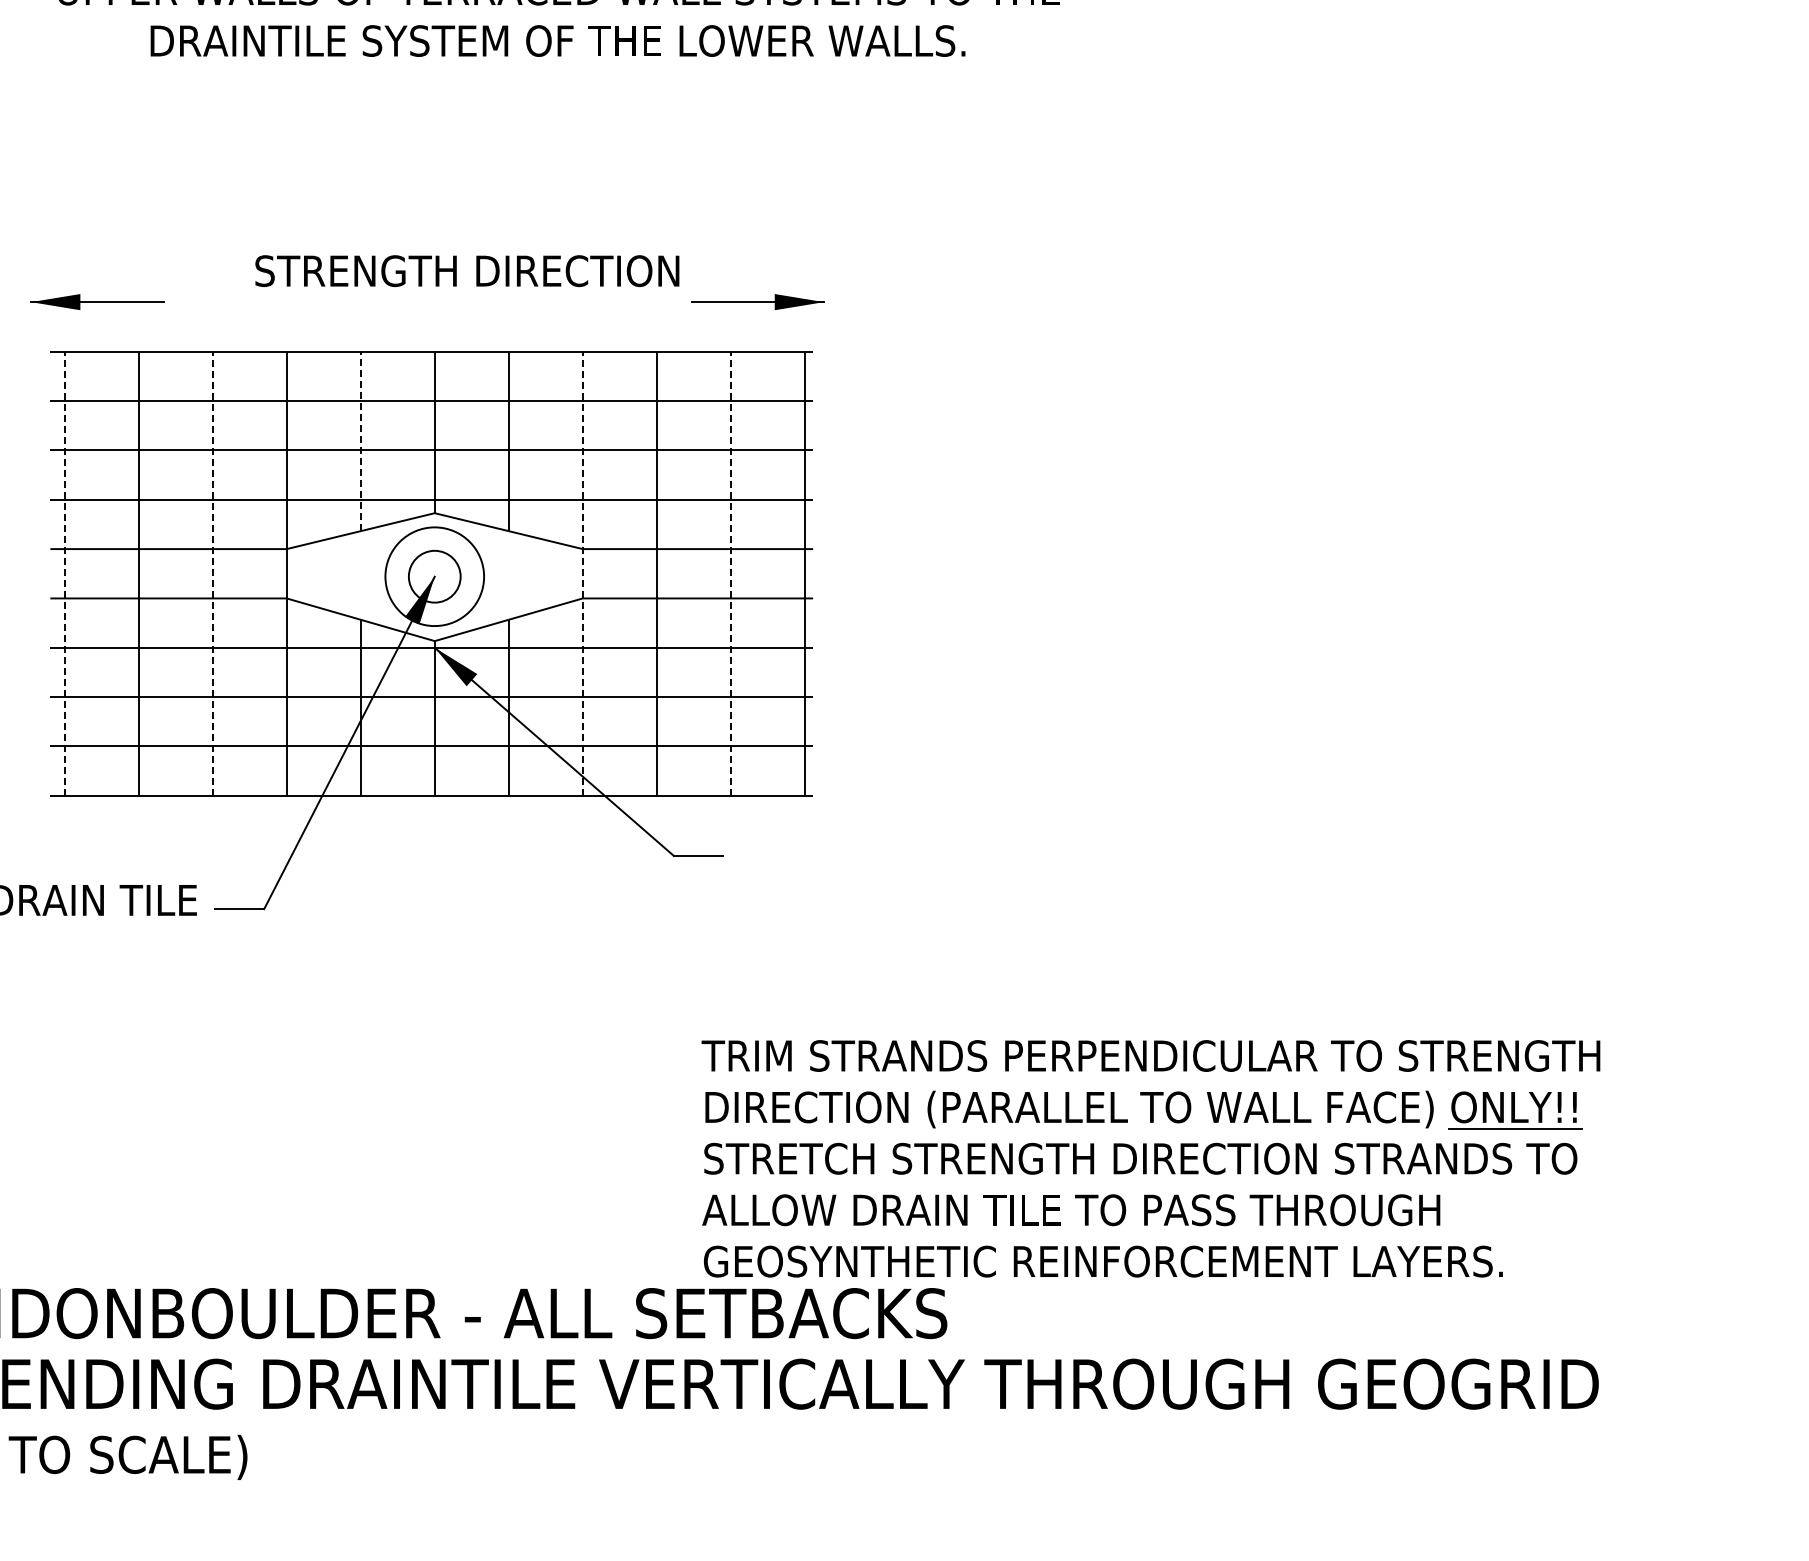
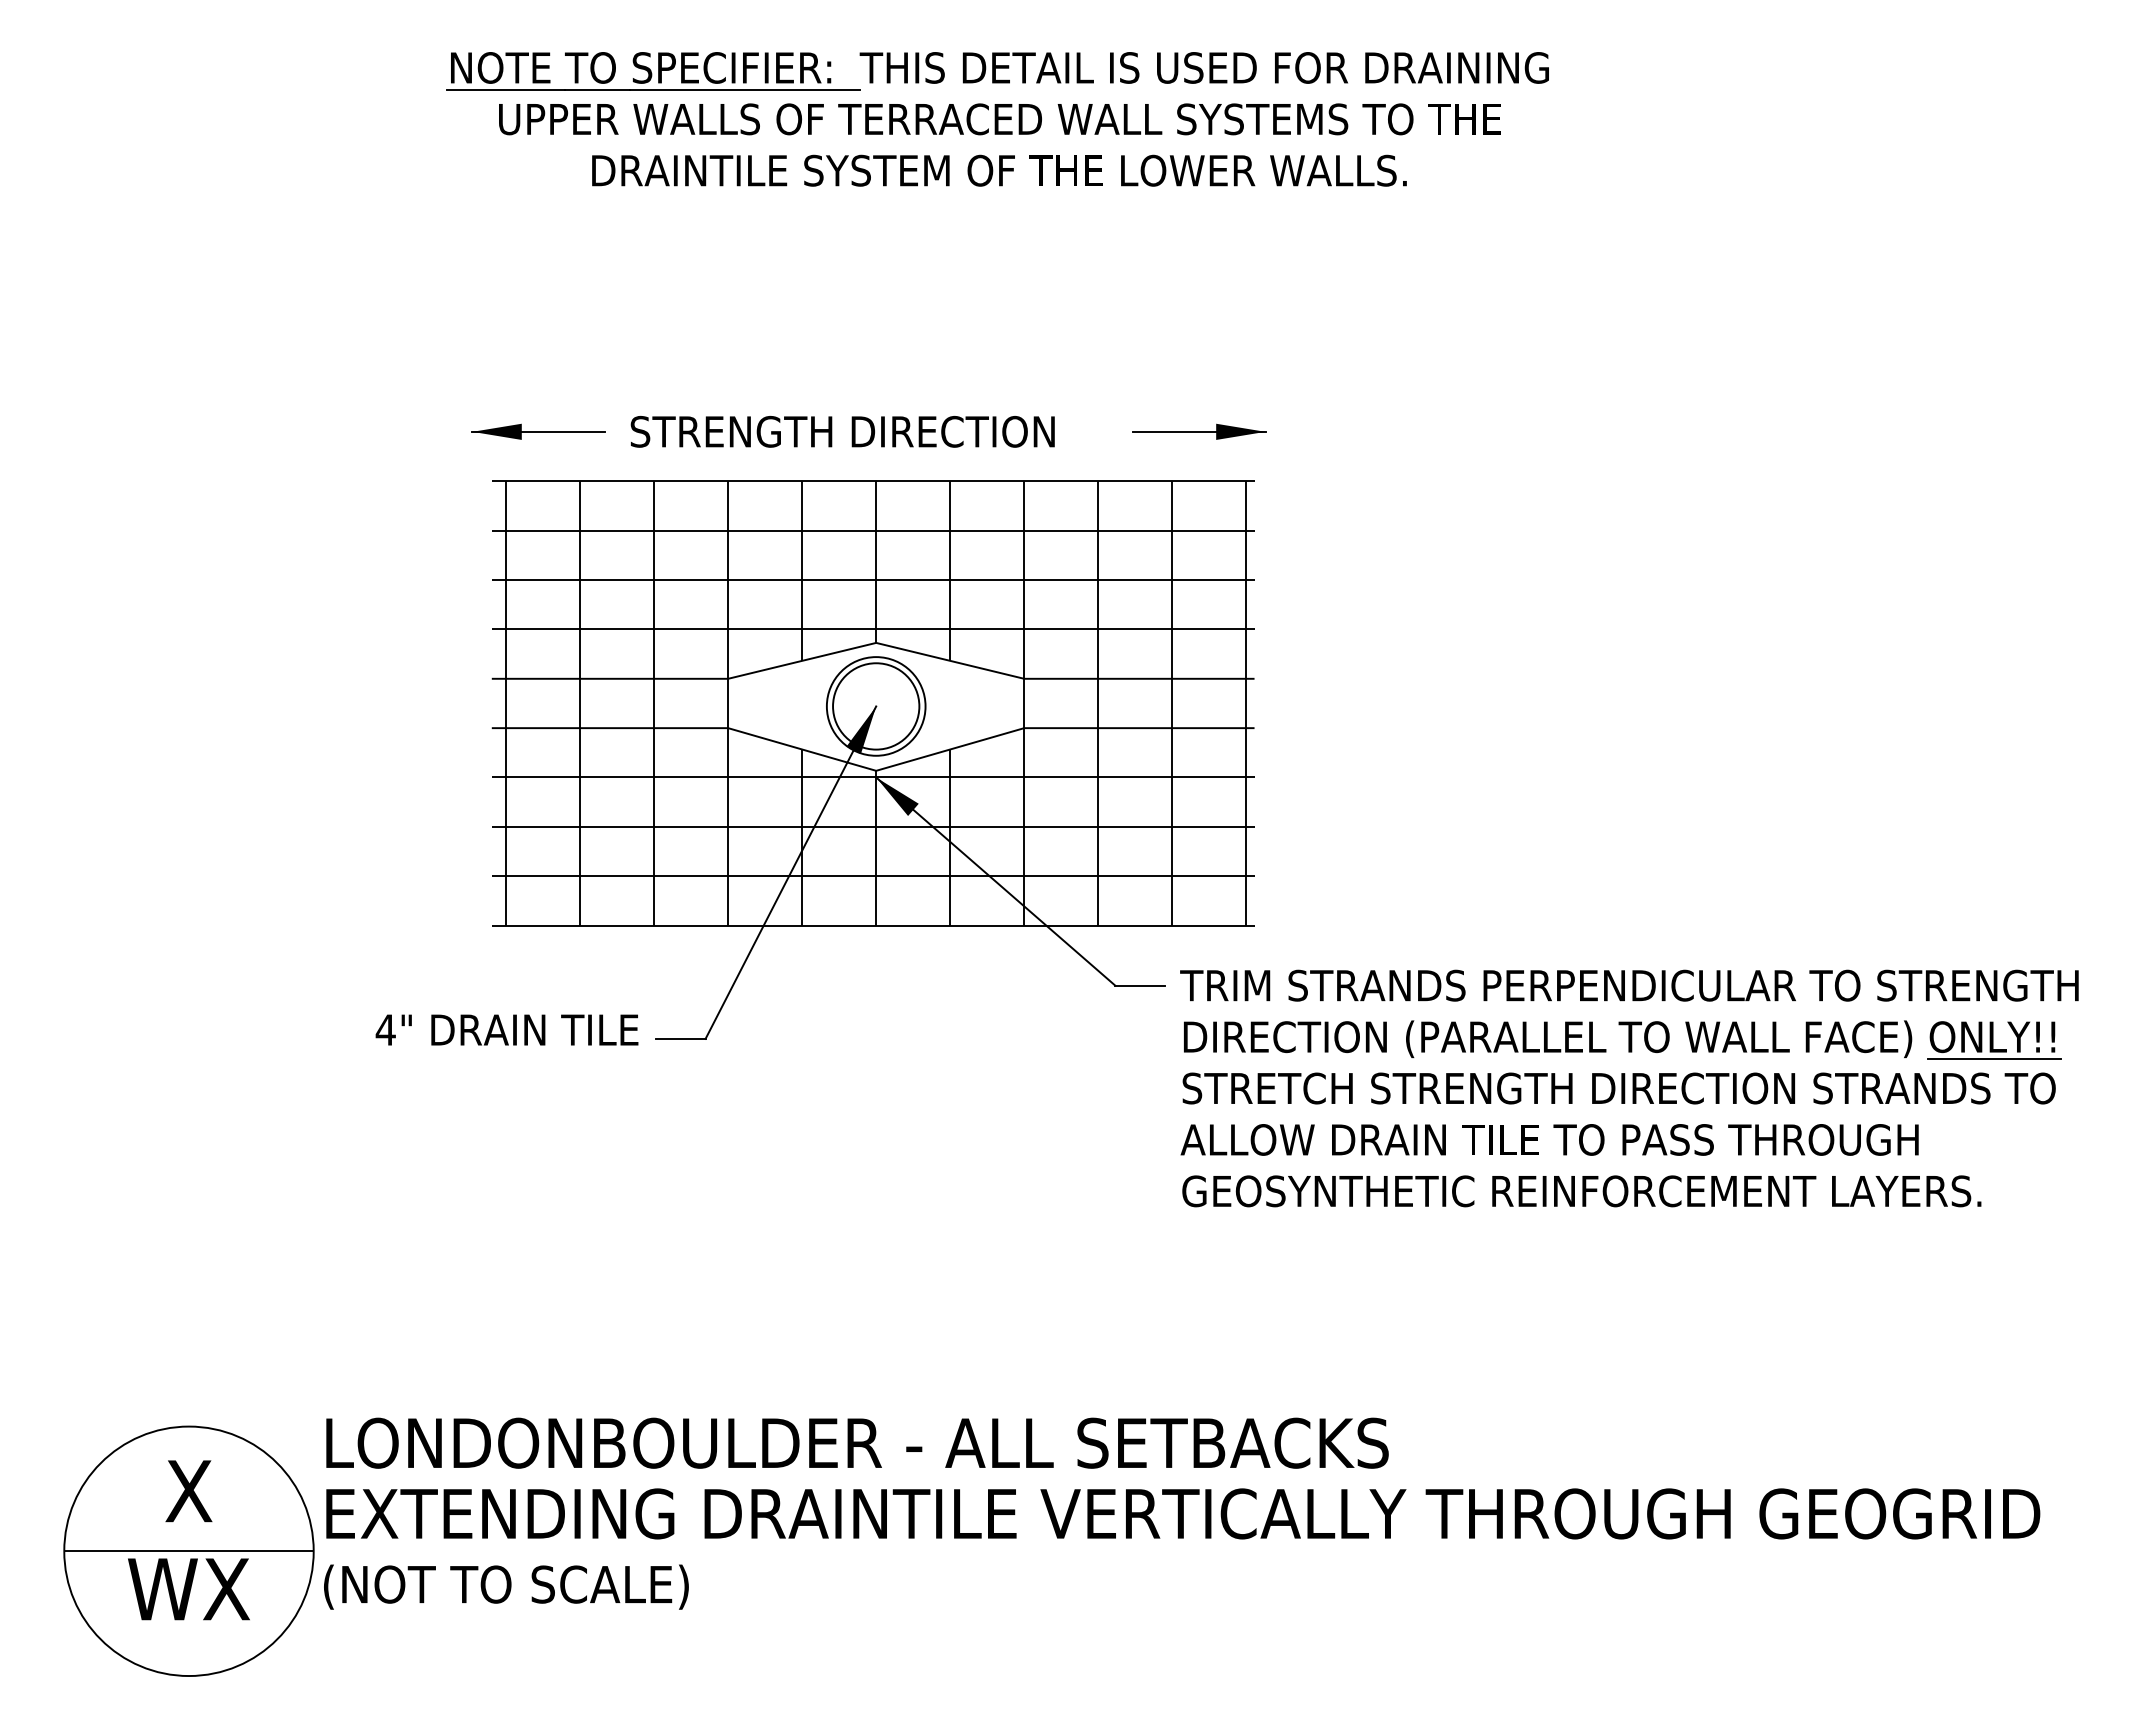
text: (467, 270) -> (842, 431), moved
line: (361, 441) -> (802, 571), dashed -> solid
line: (65, 572) -> (506, 702), dashed -> solid
line: (213, 572) -> (654, 702), dashed -> solid
line: (583, 572) -> (1024, 702), dashed -> solid
line: (731, 572) -> (1172, 702), dashed -> solid
circle: (435, 576) -> (876, 706), size x1.67
part: (1151, 1158) -> (1629, 1088), moved

